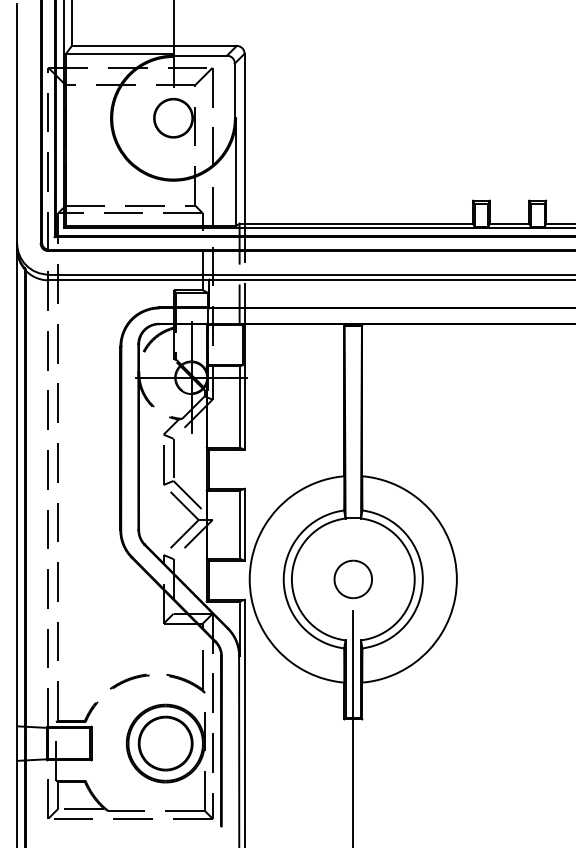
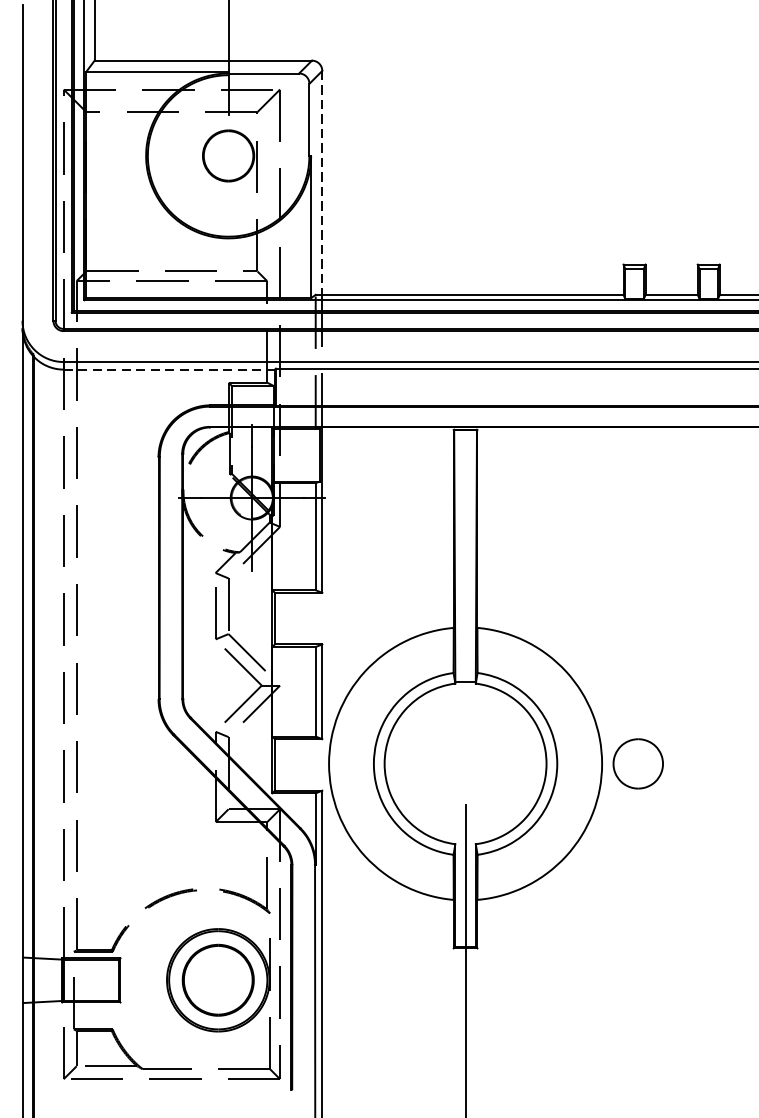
line: (244, 138) -> (322, 182), solid -> dashed
line: (129, 280) -> (170, 369), solid -> dashed
part: (352, 579) -> (637, 763), moved

